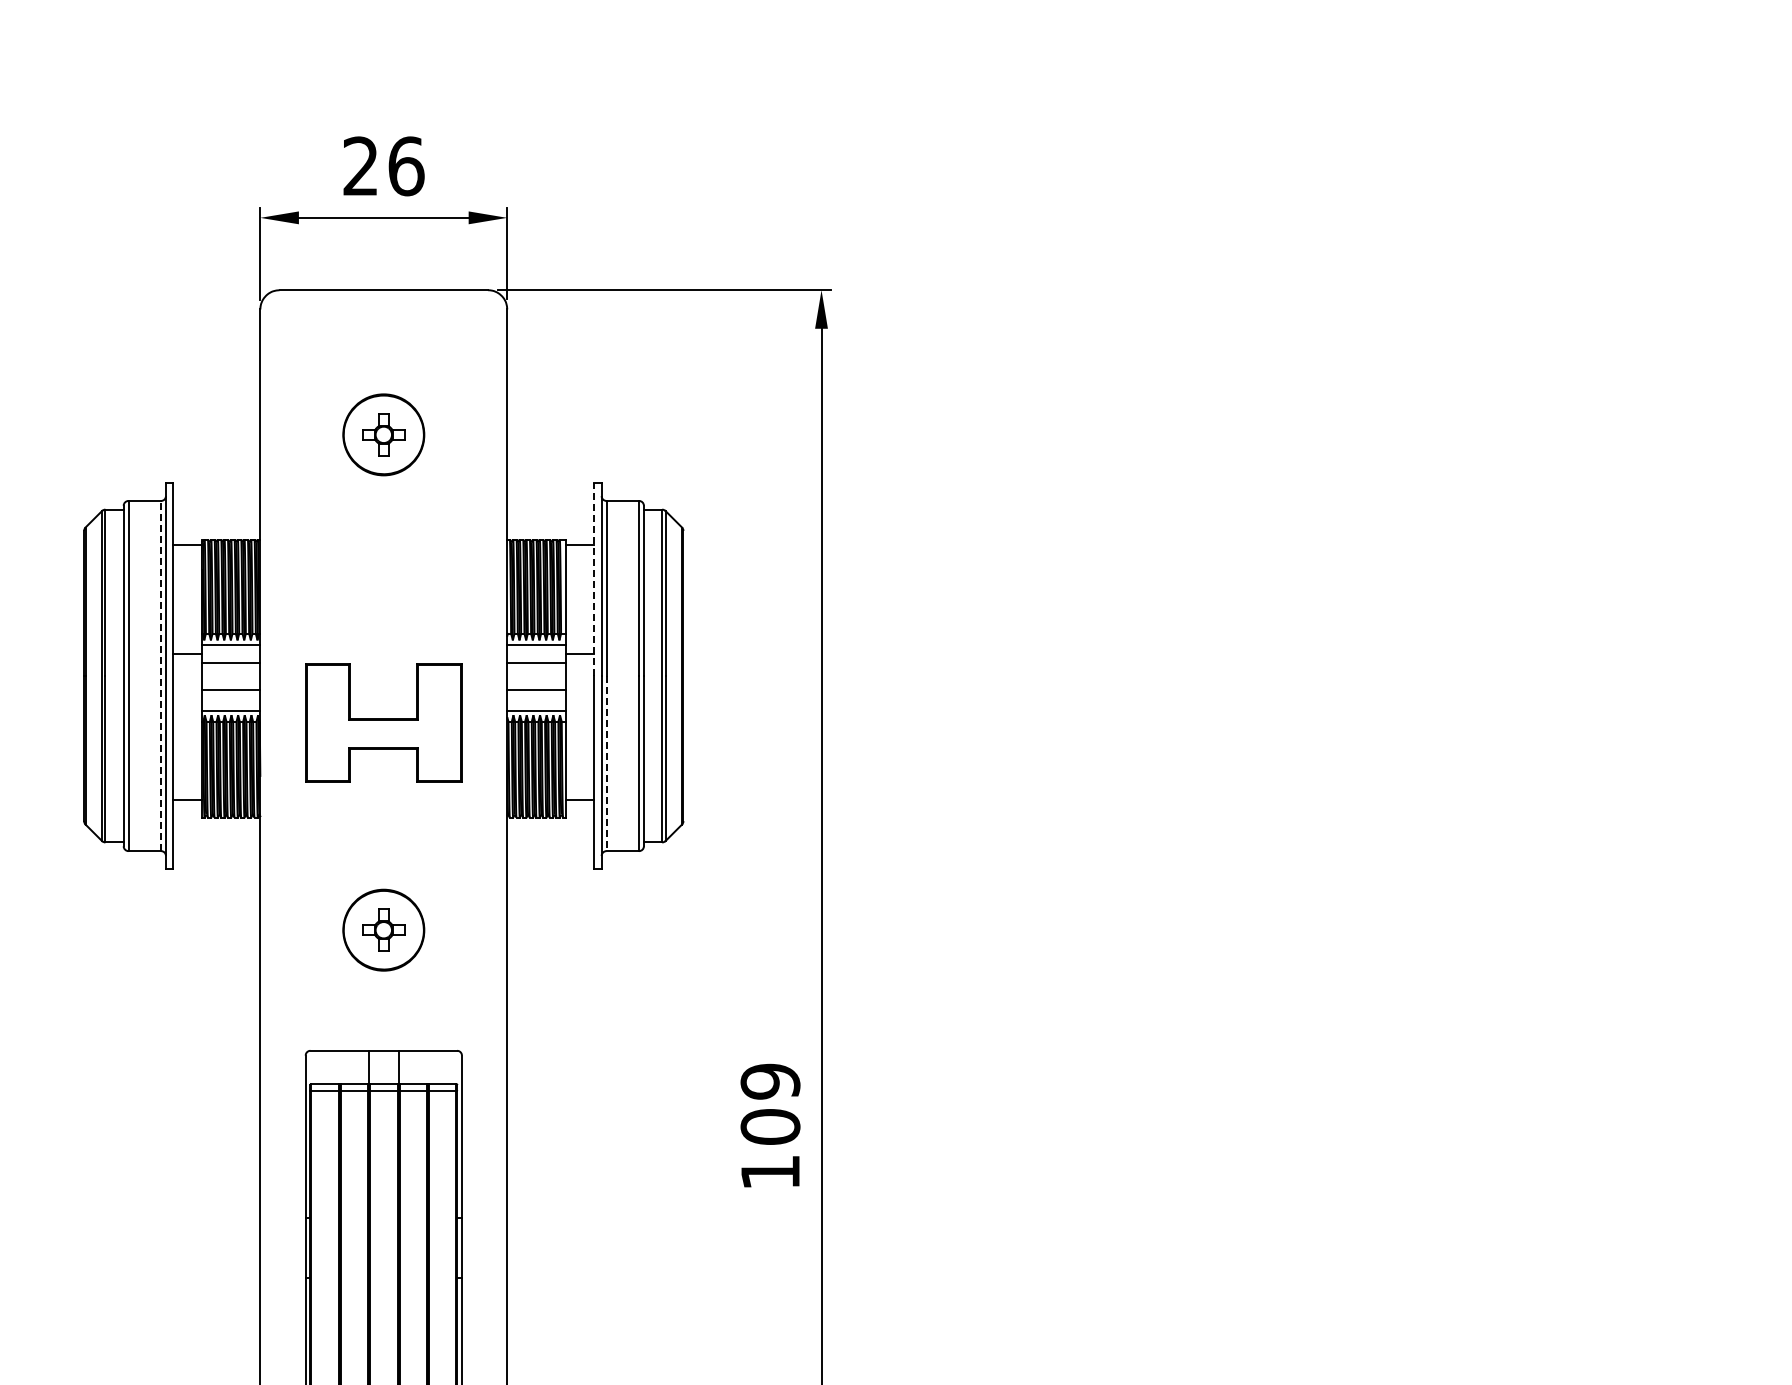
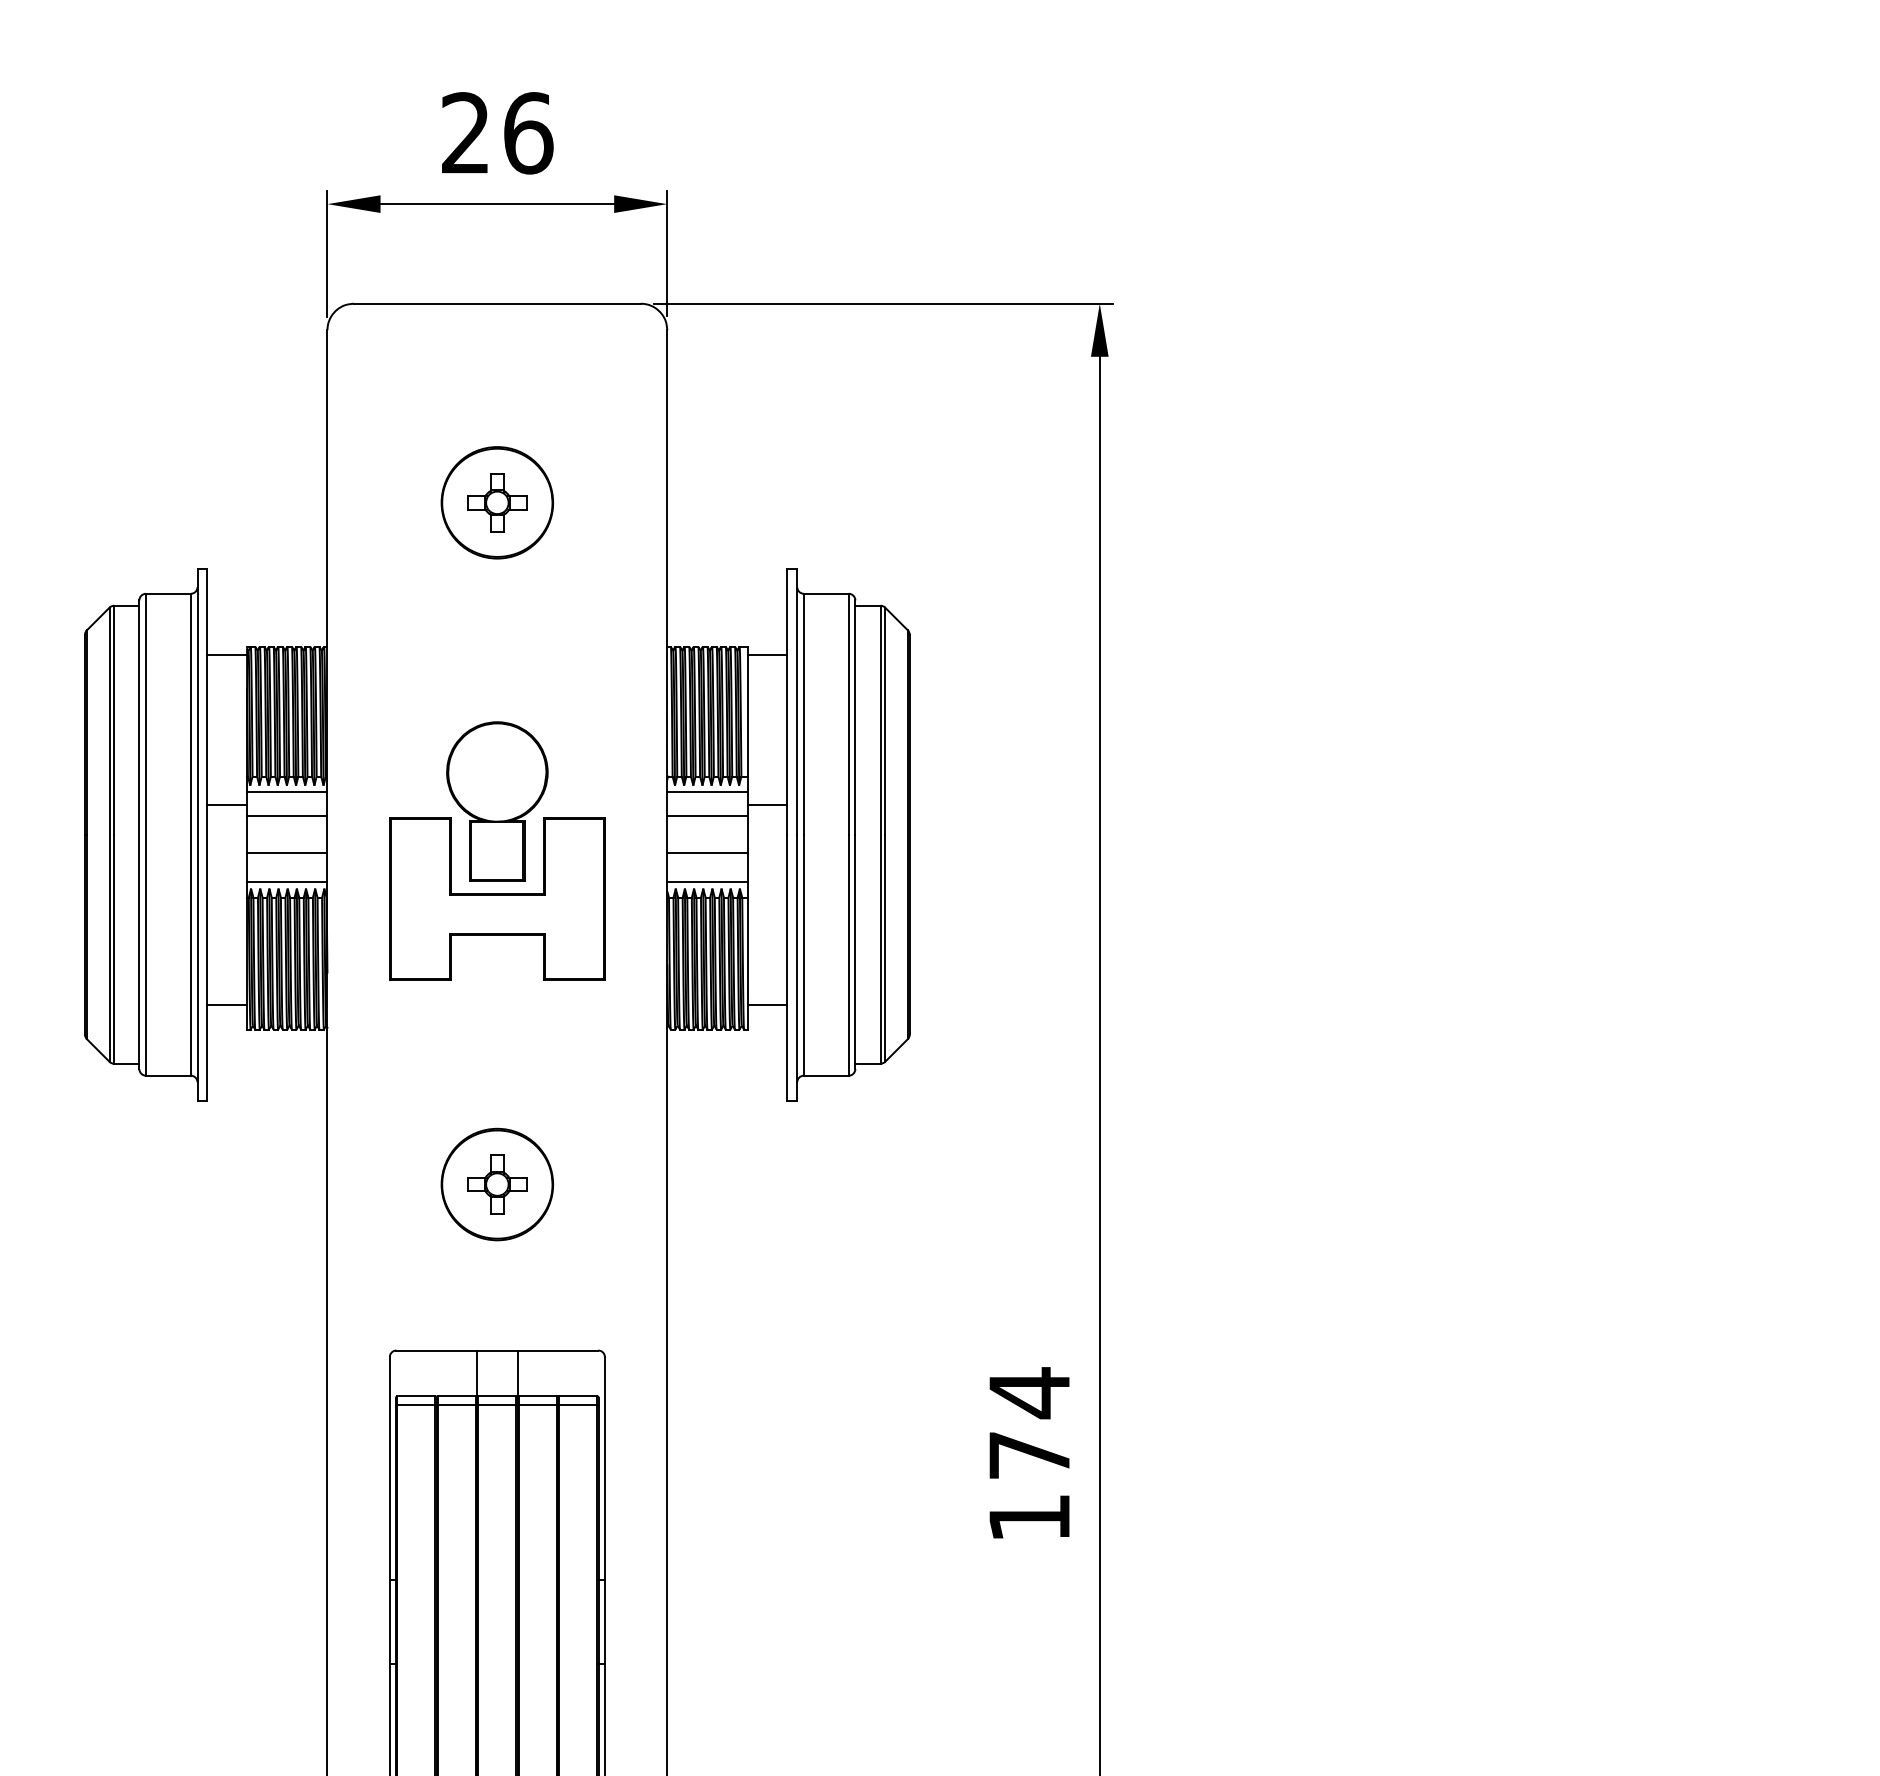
line: (594, 579) -> (787, 701), dashed -> solid
part: (383, 651) -> (496, 800), added
line: (161, 675) -> (191, 833), dashed -> solid
line: (606, 763) -> (803, 955), dashed -> solid
text: (770, 1103) -> (1029, 1423), 109 -> 174

